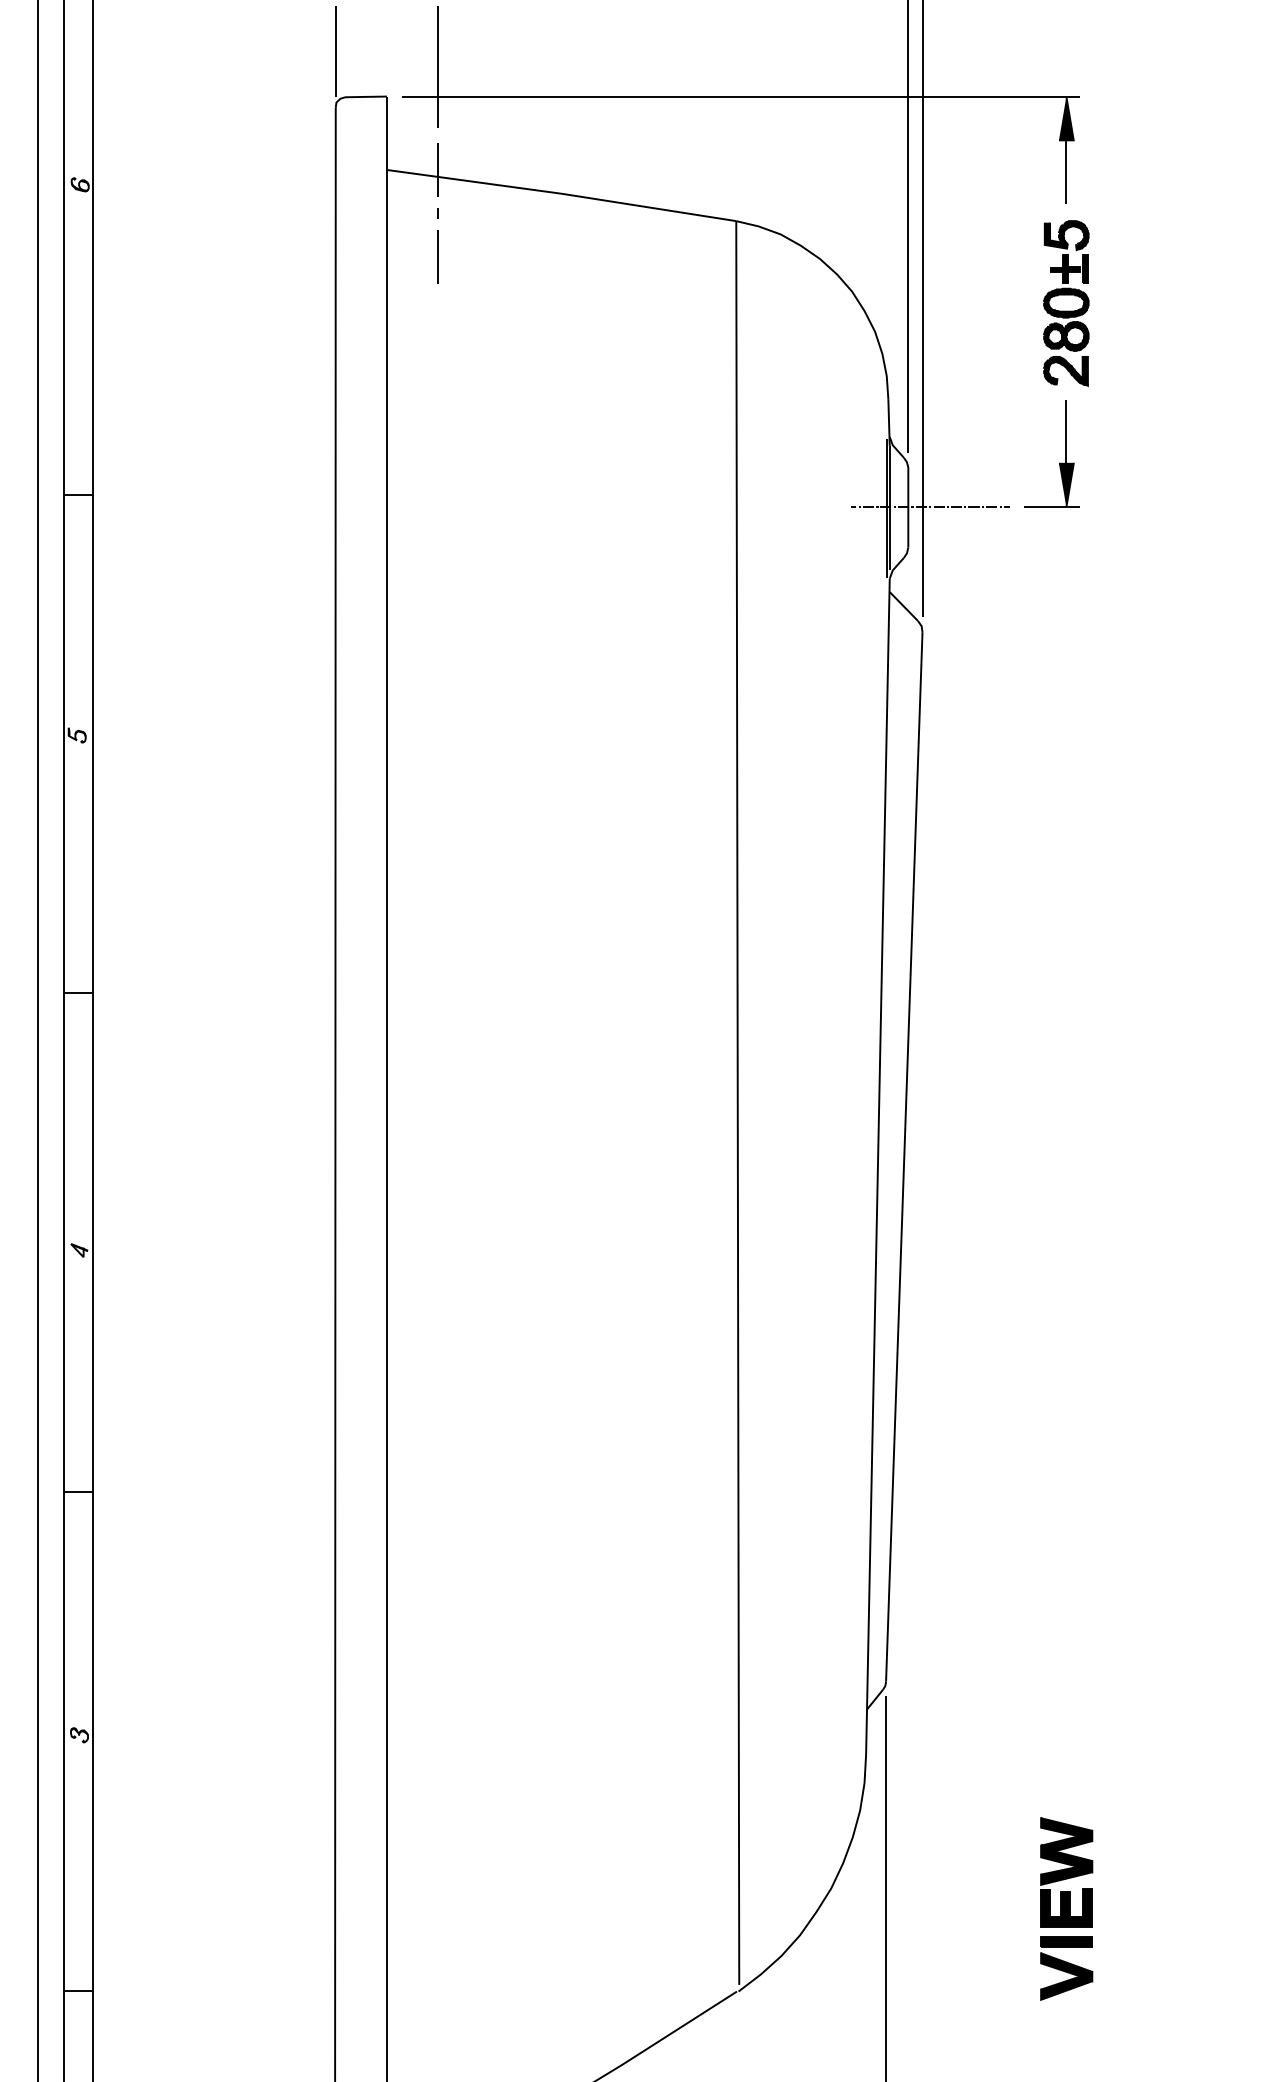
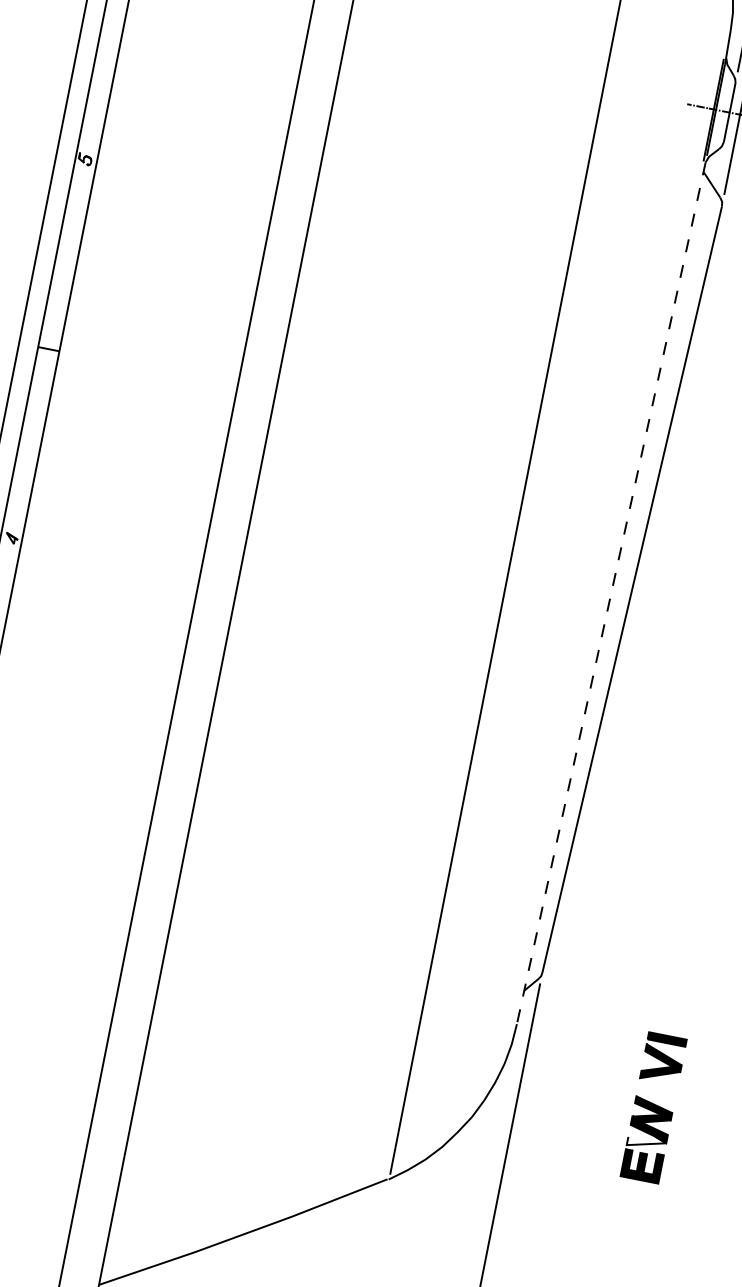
line: (877, 1167) -> (610, 593), solid -> dashed
fill: (1066, 1875) -> (646, 1141), removed
part: (1066, 1968) -> (663, 1058), moved

